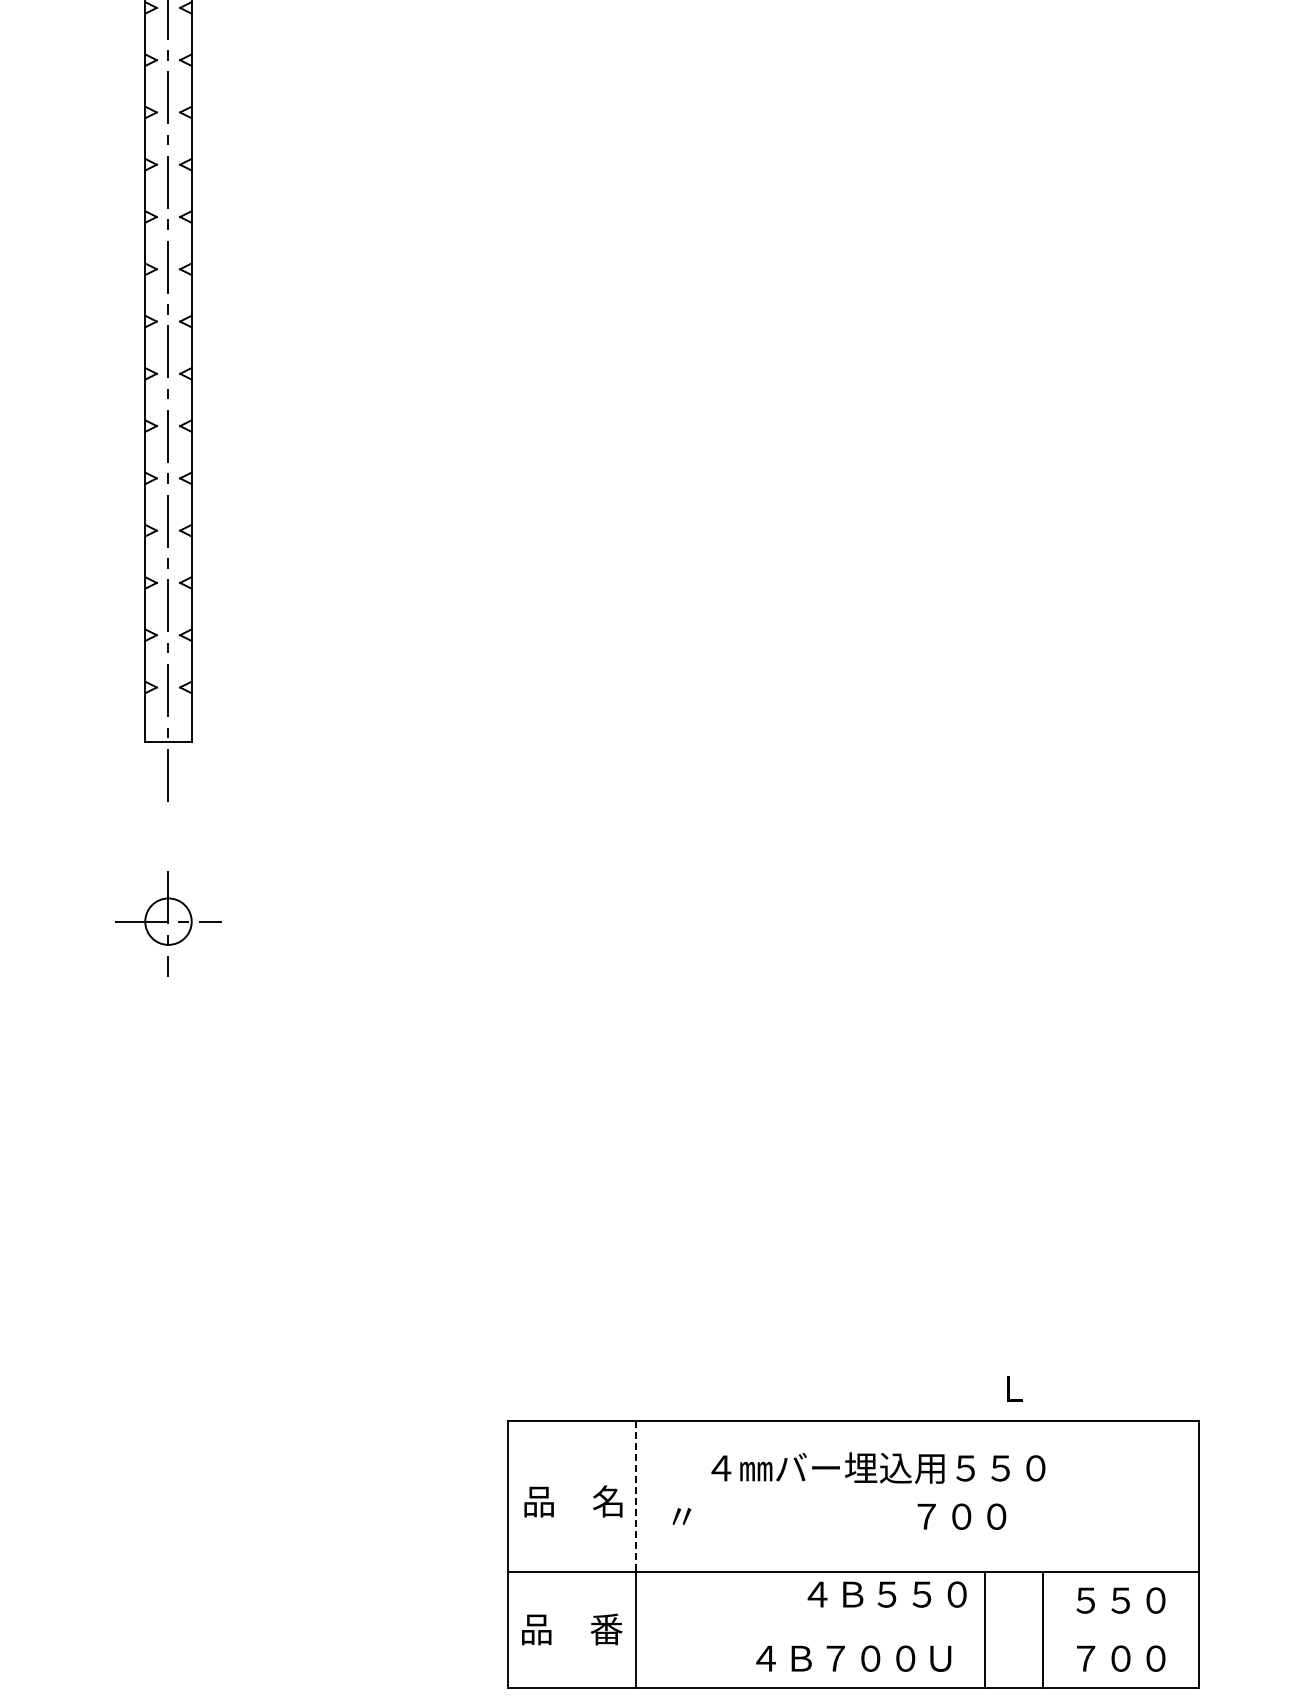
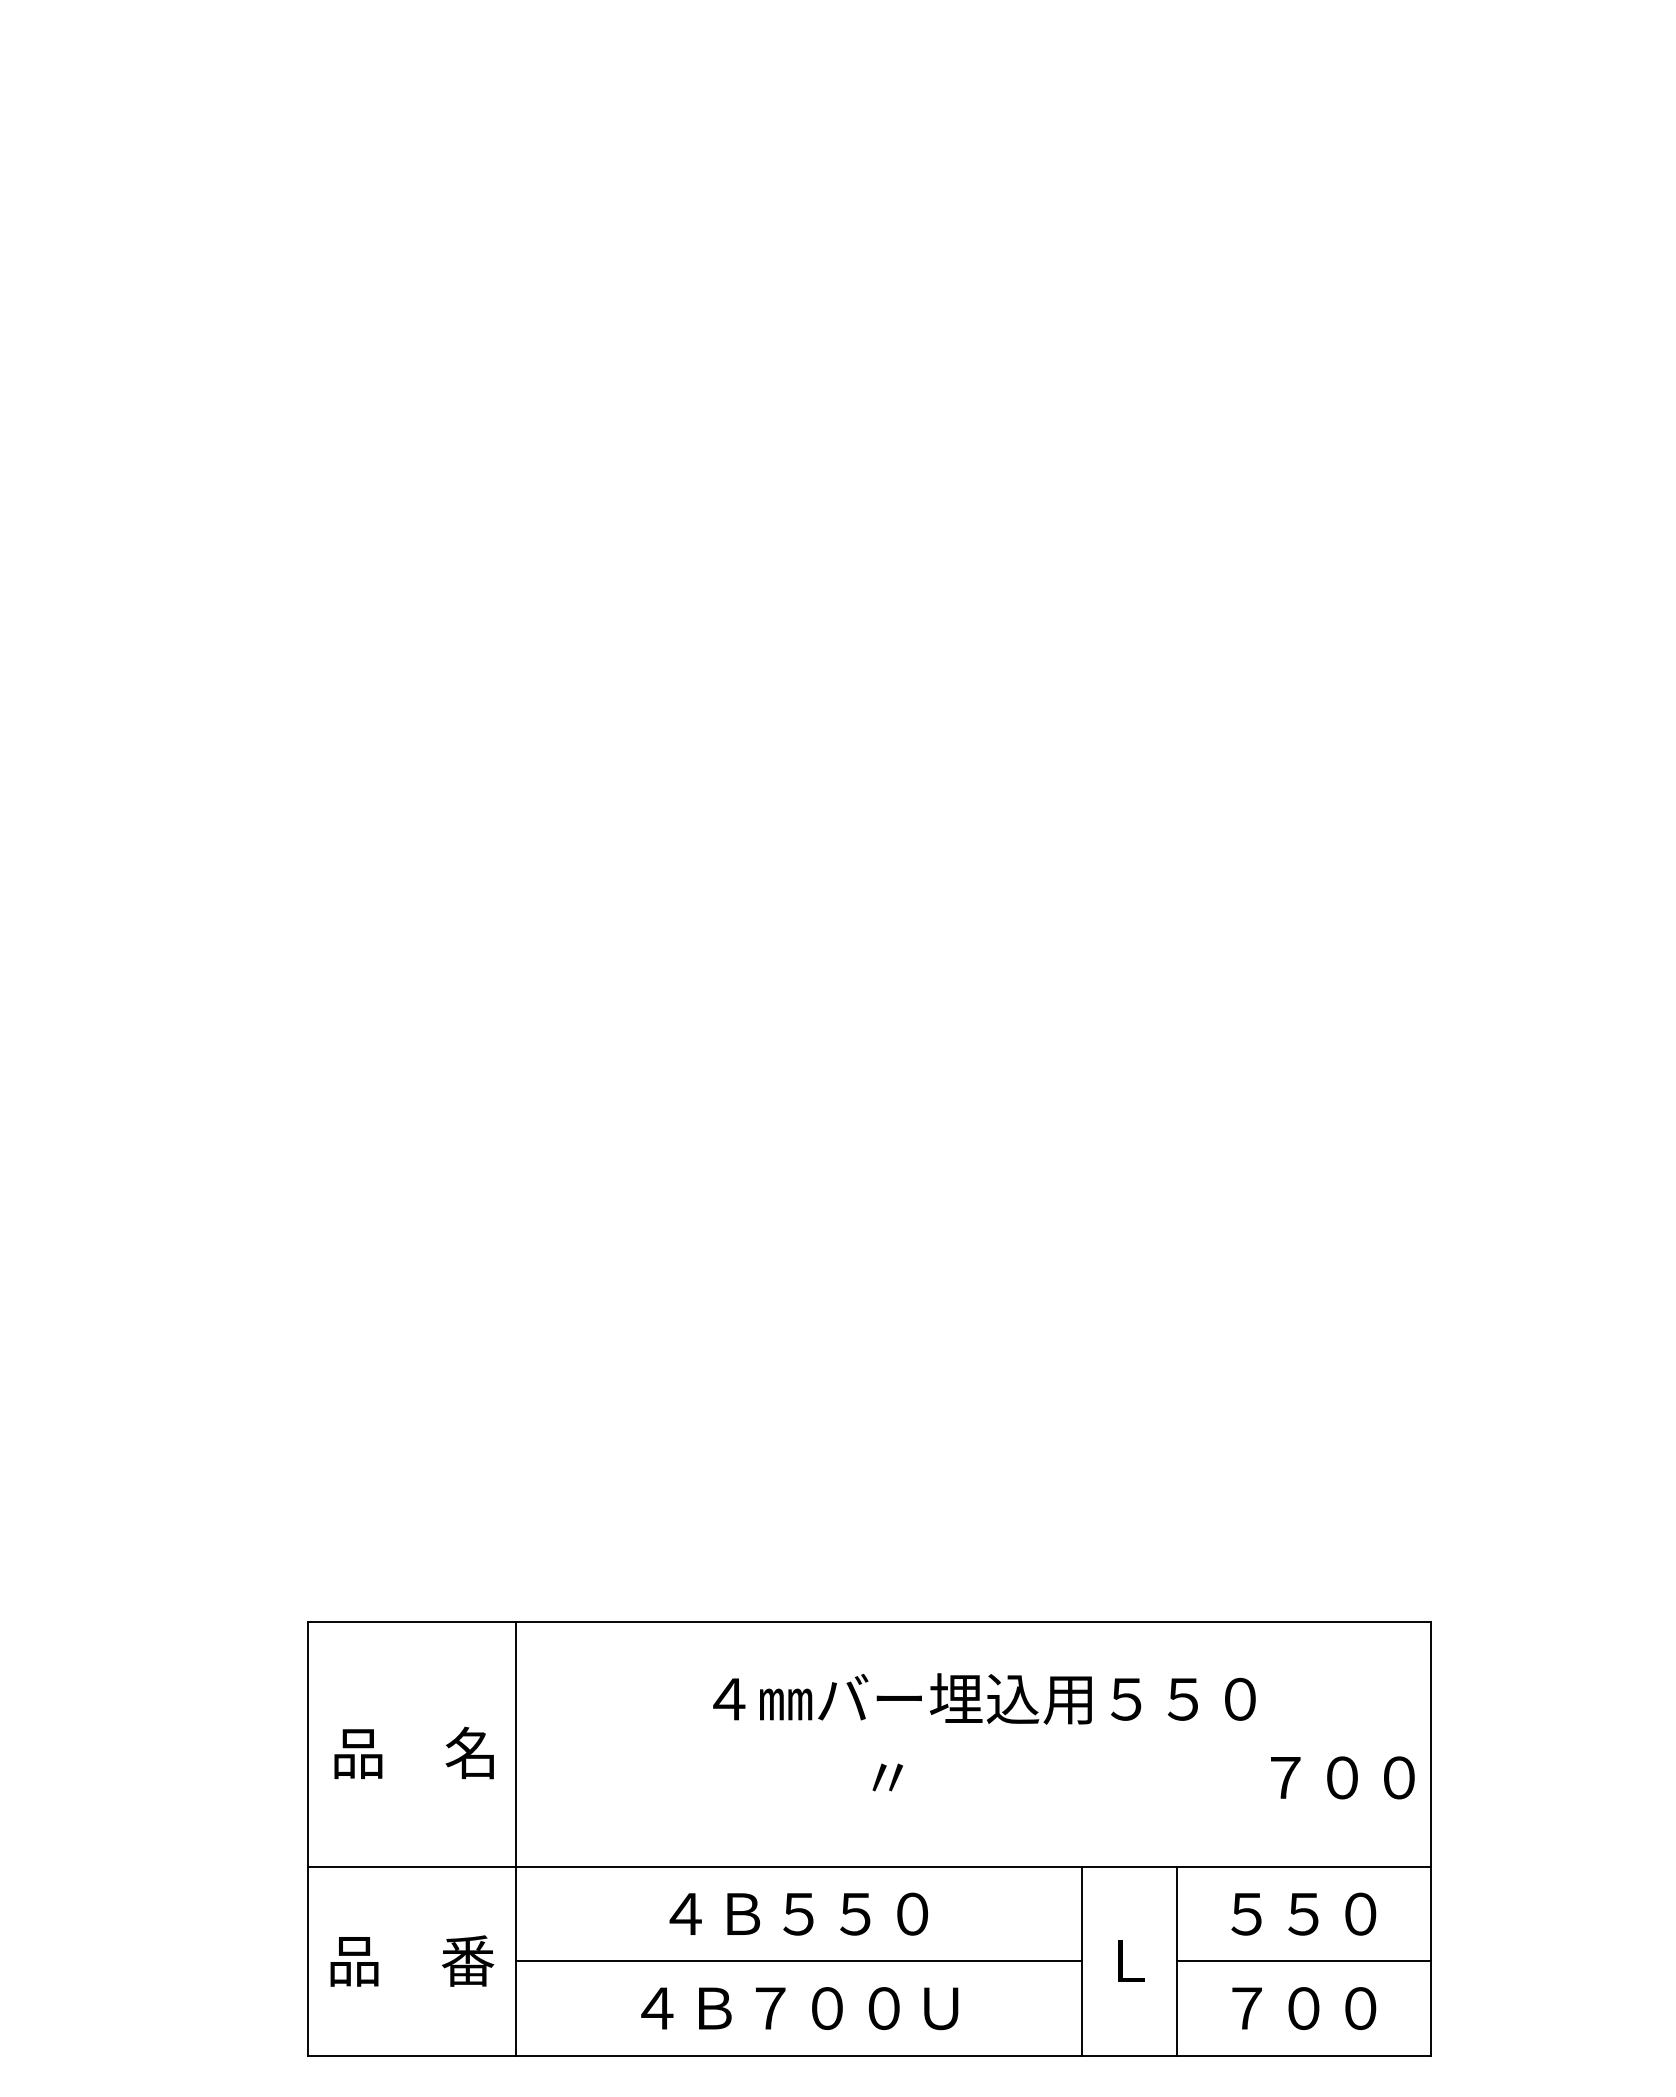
text: (1014, 1388) -> (1130, 1961), moved
text: (878, 1467) -> (984, 1697), moved
line: (636, 1496) -> (516, 1744), dashed -> solid
text: (839, 1516) -> (1143, 1777), moved
text: (886, 1594) -> (797, 1913), moved
line: (810, 1629) -> (799, 1961), added
line: (1120, 1629) -> (1303, 1961), added
text: (853, 1658) -> (799, 2008), moved

